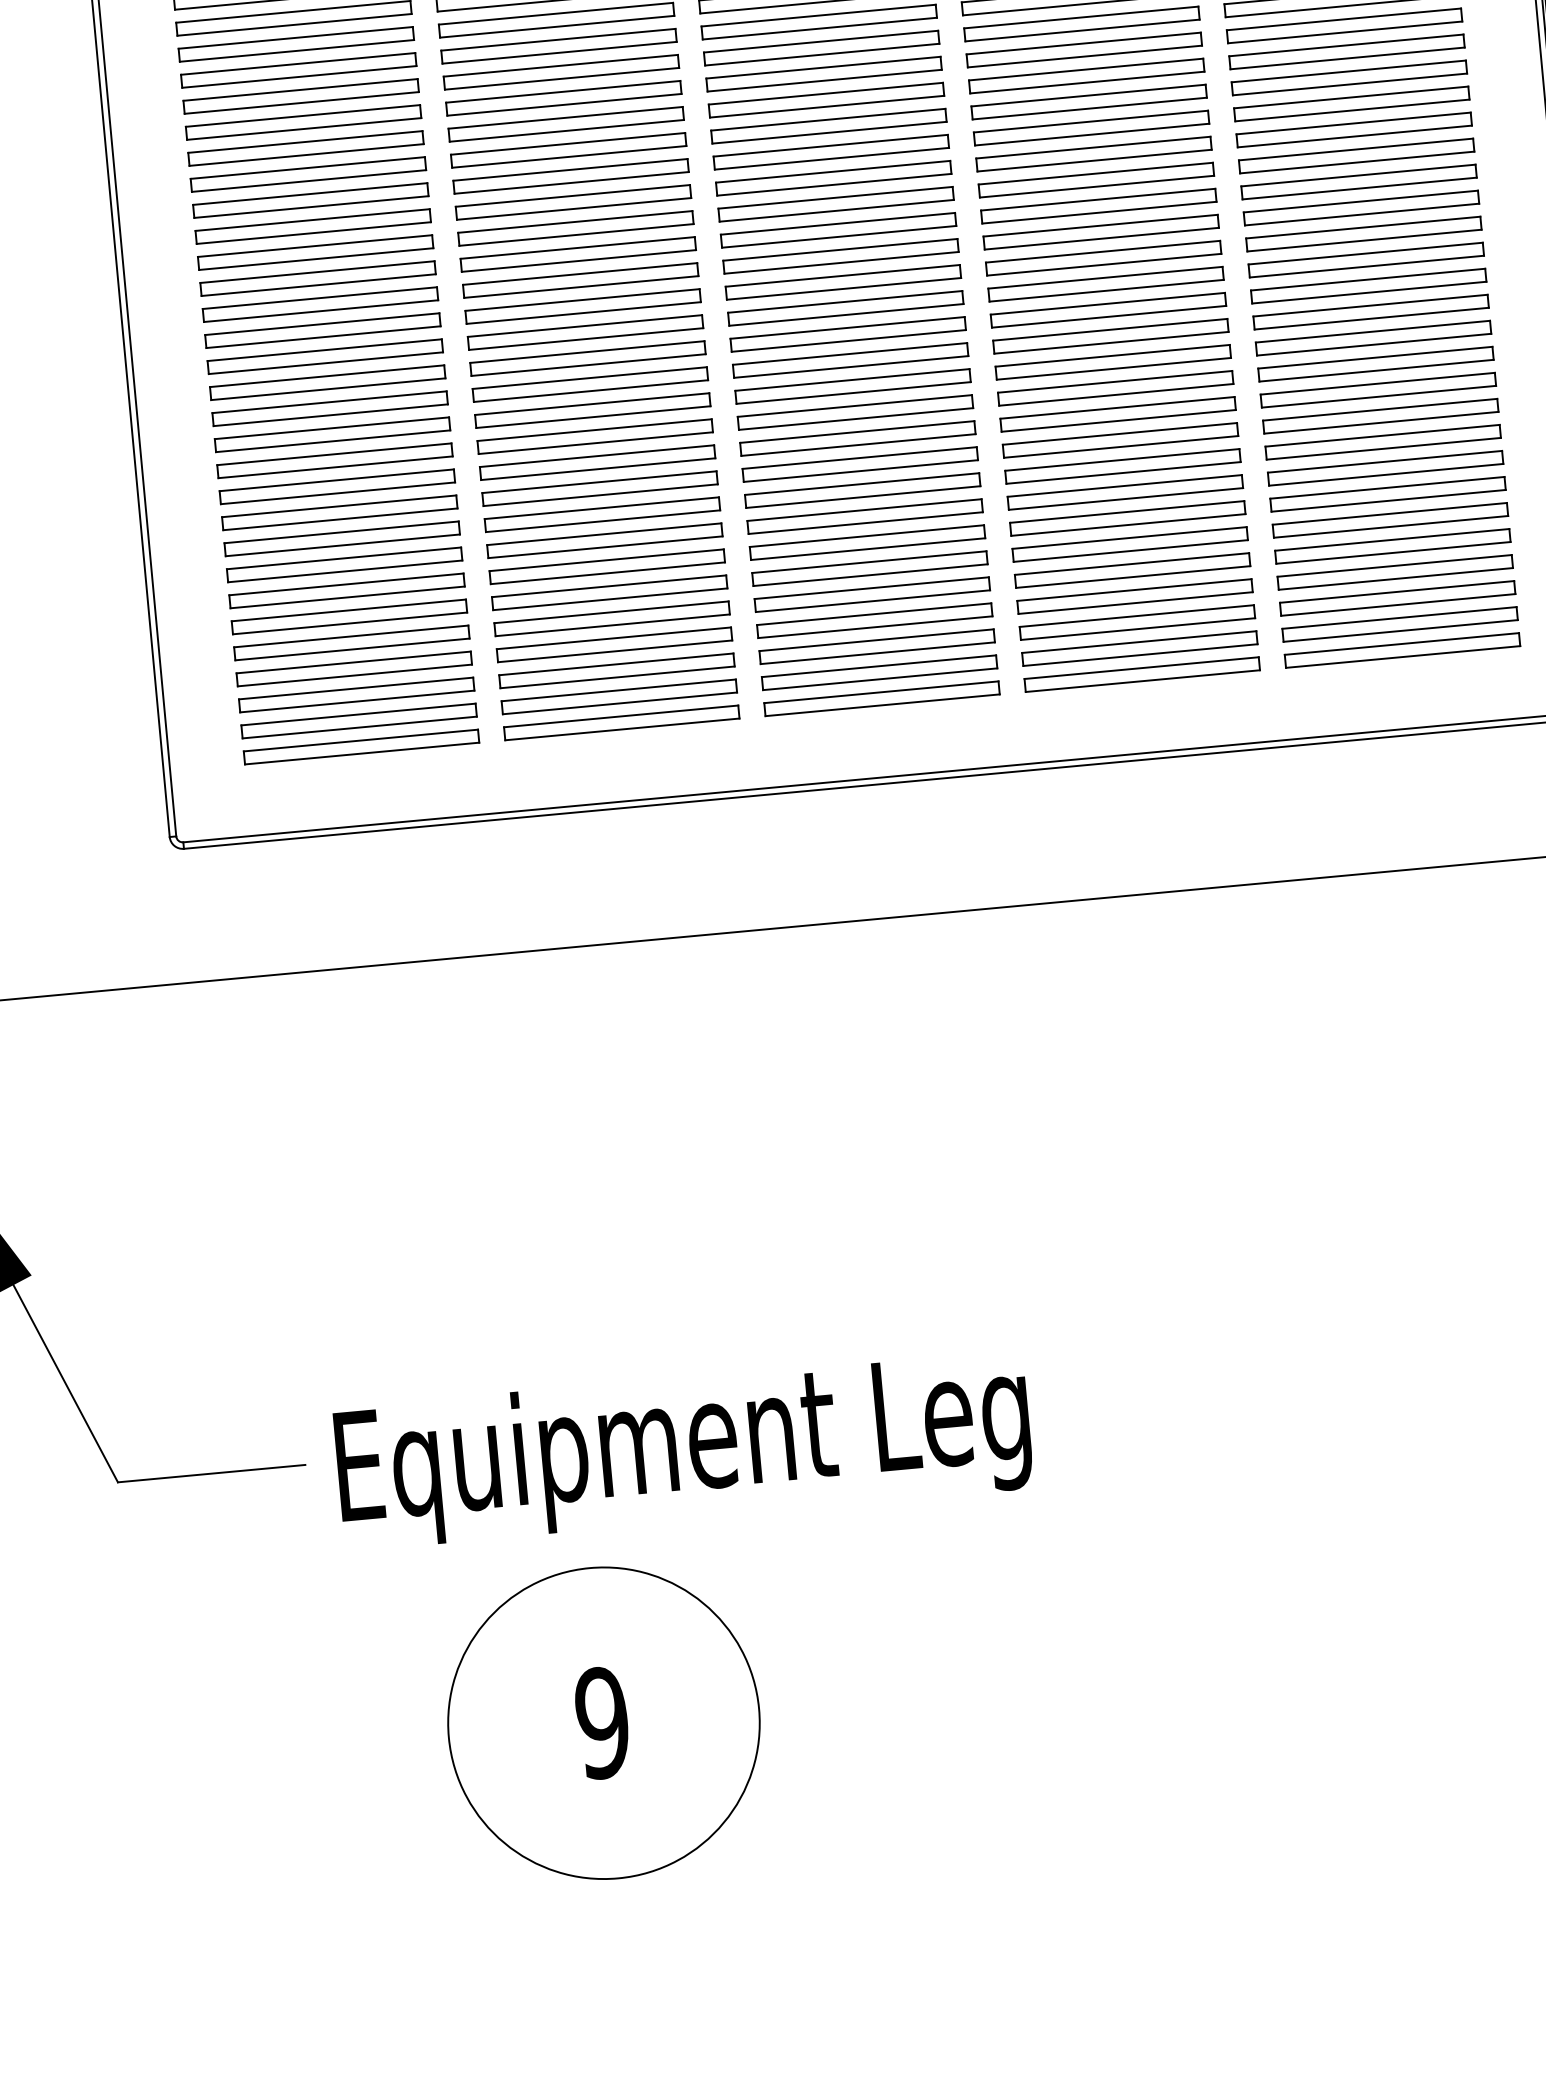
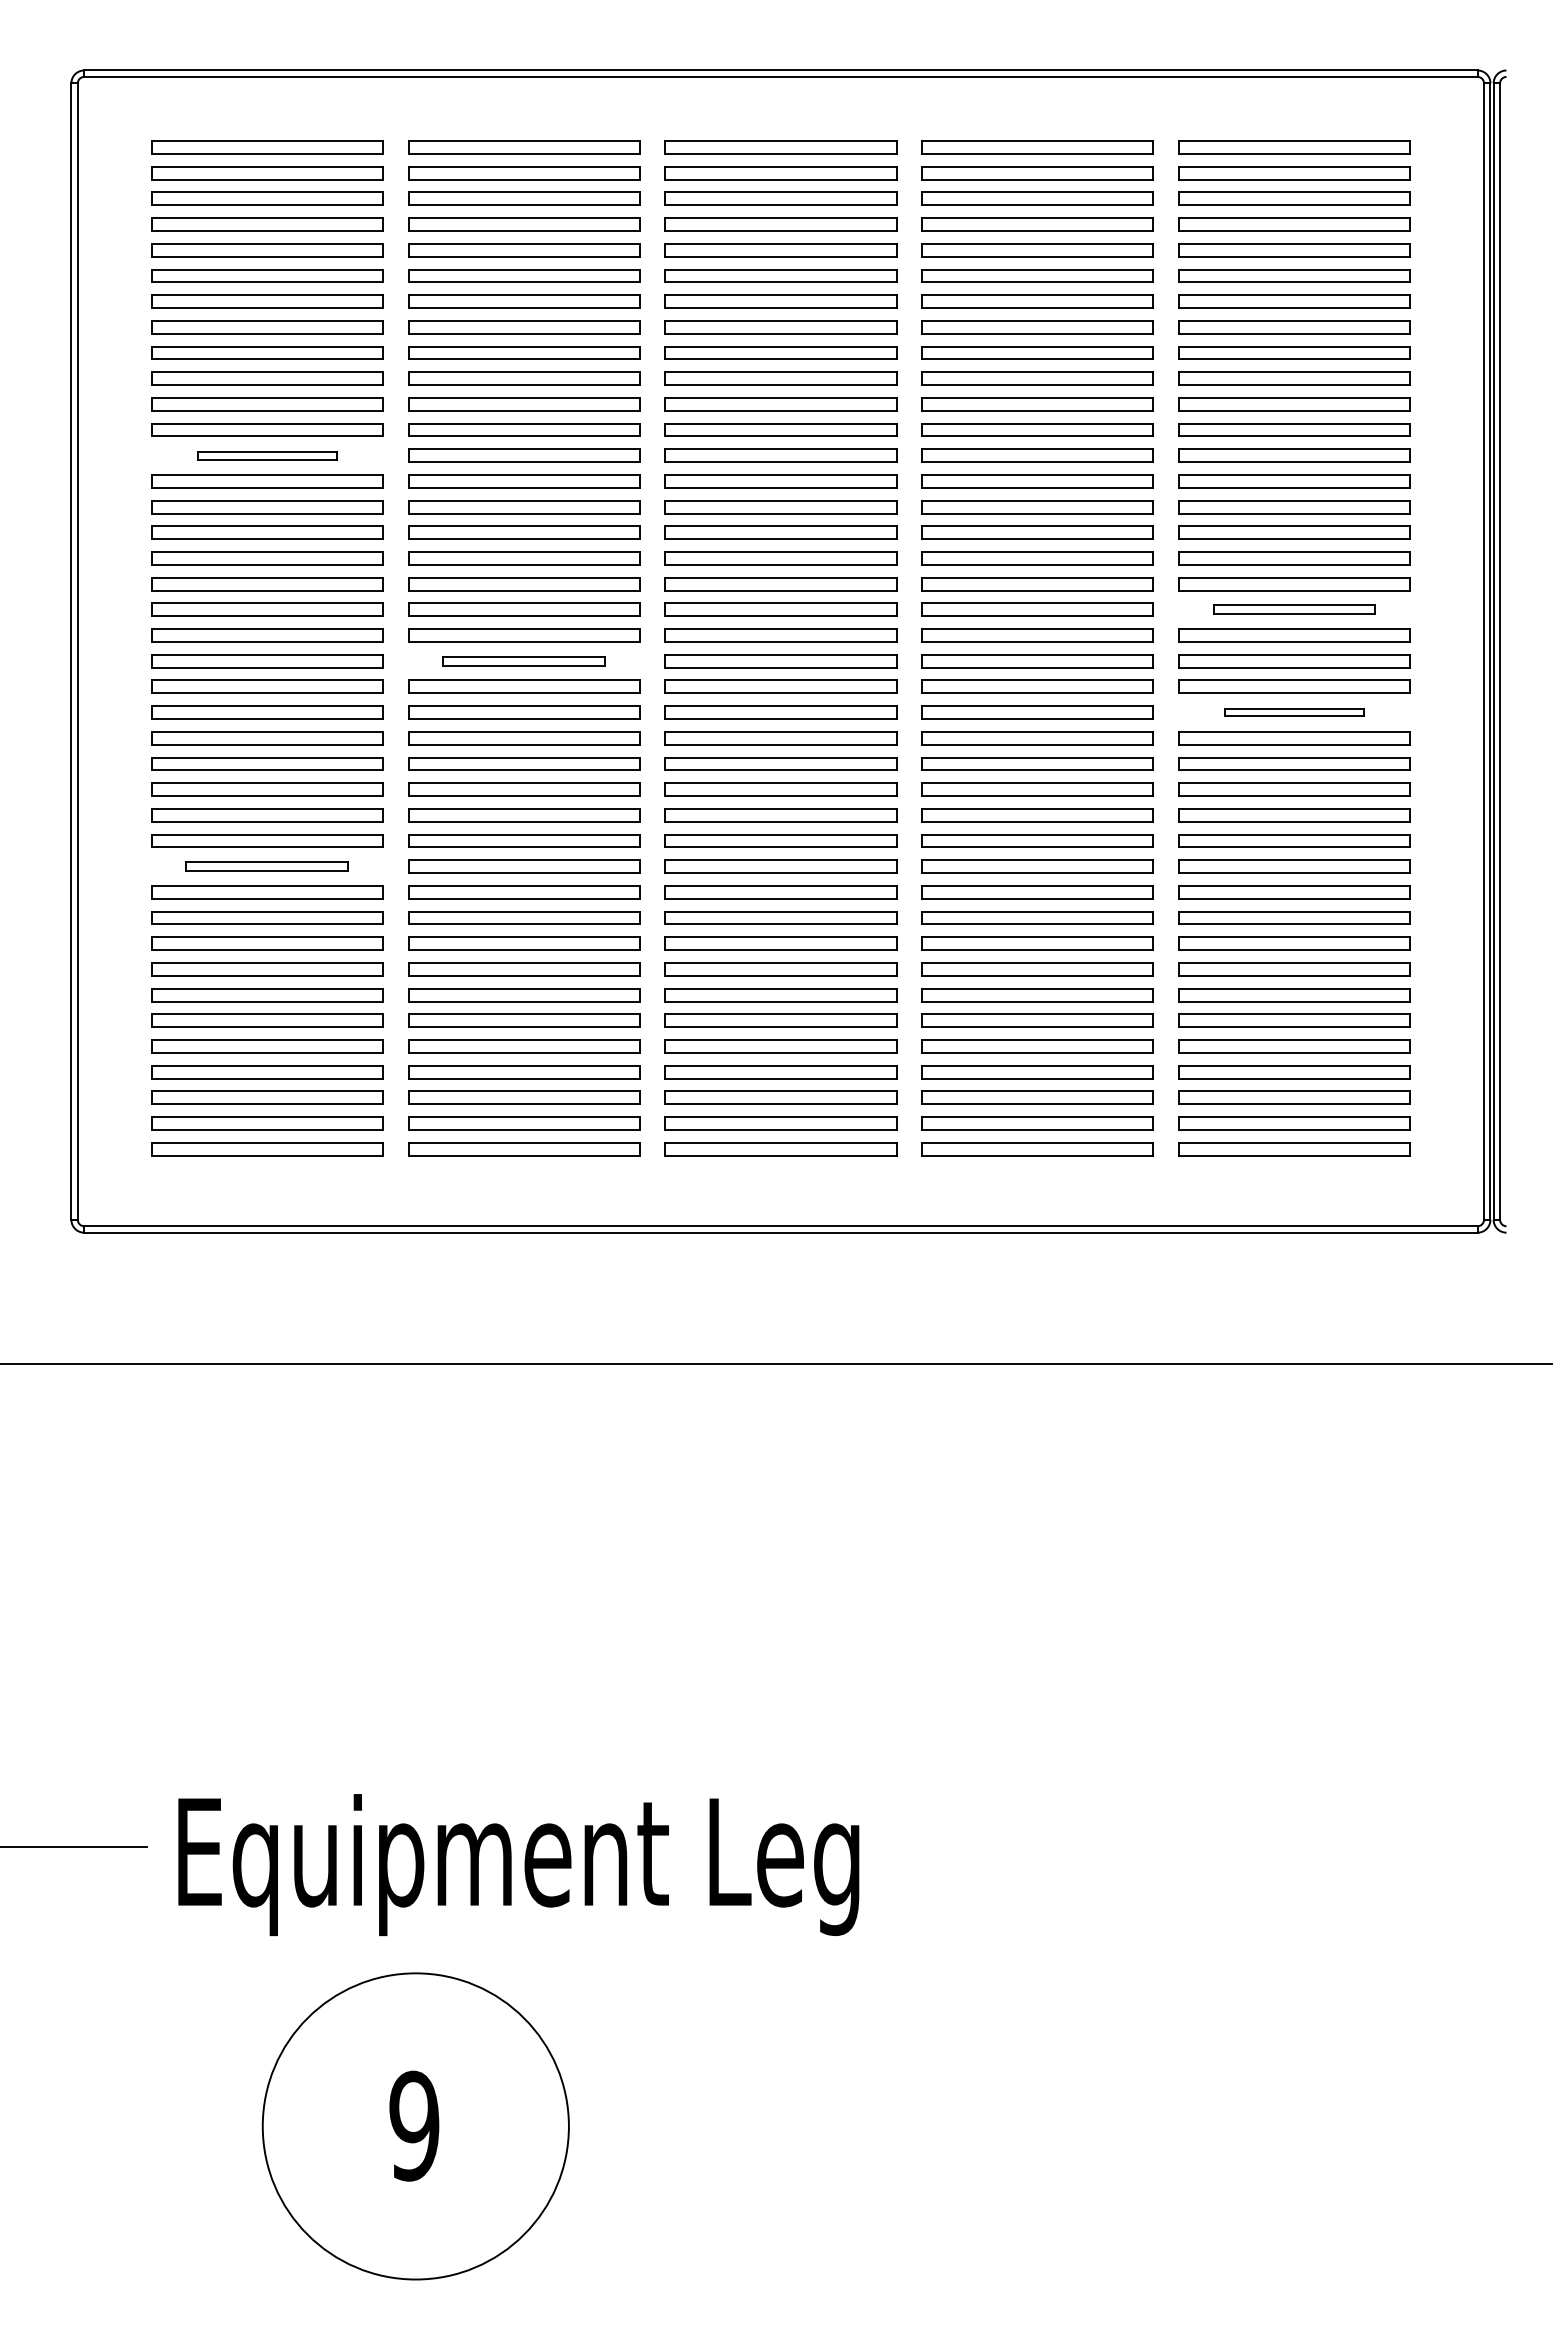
part: (296, 44) -> (267, 455), size x0.6
part: (1351, 103) -> (1294, 609), size x0.7
part: (1361, 207) -> (1294, 712), size x0.6
part: (576, 228) -> (524, 661), size x0.7
part: (335, 460) -> (267, 866), size x0.7

